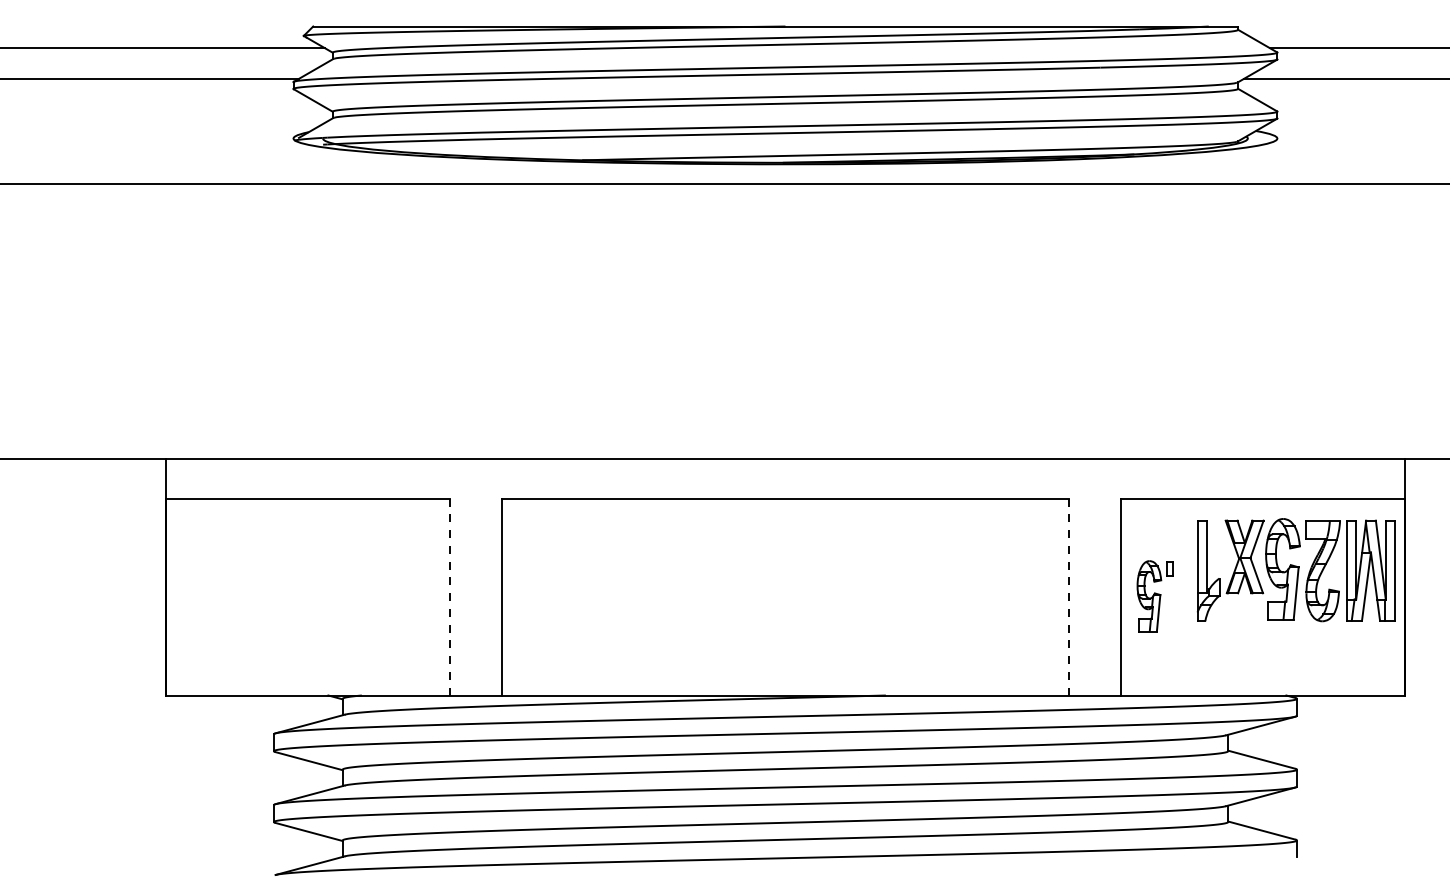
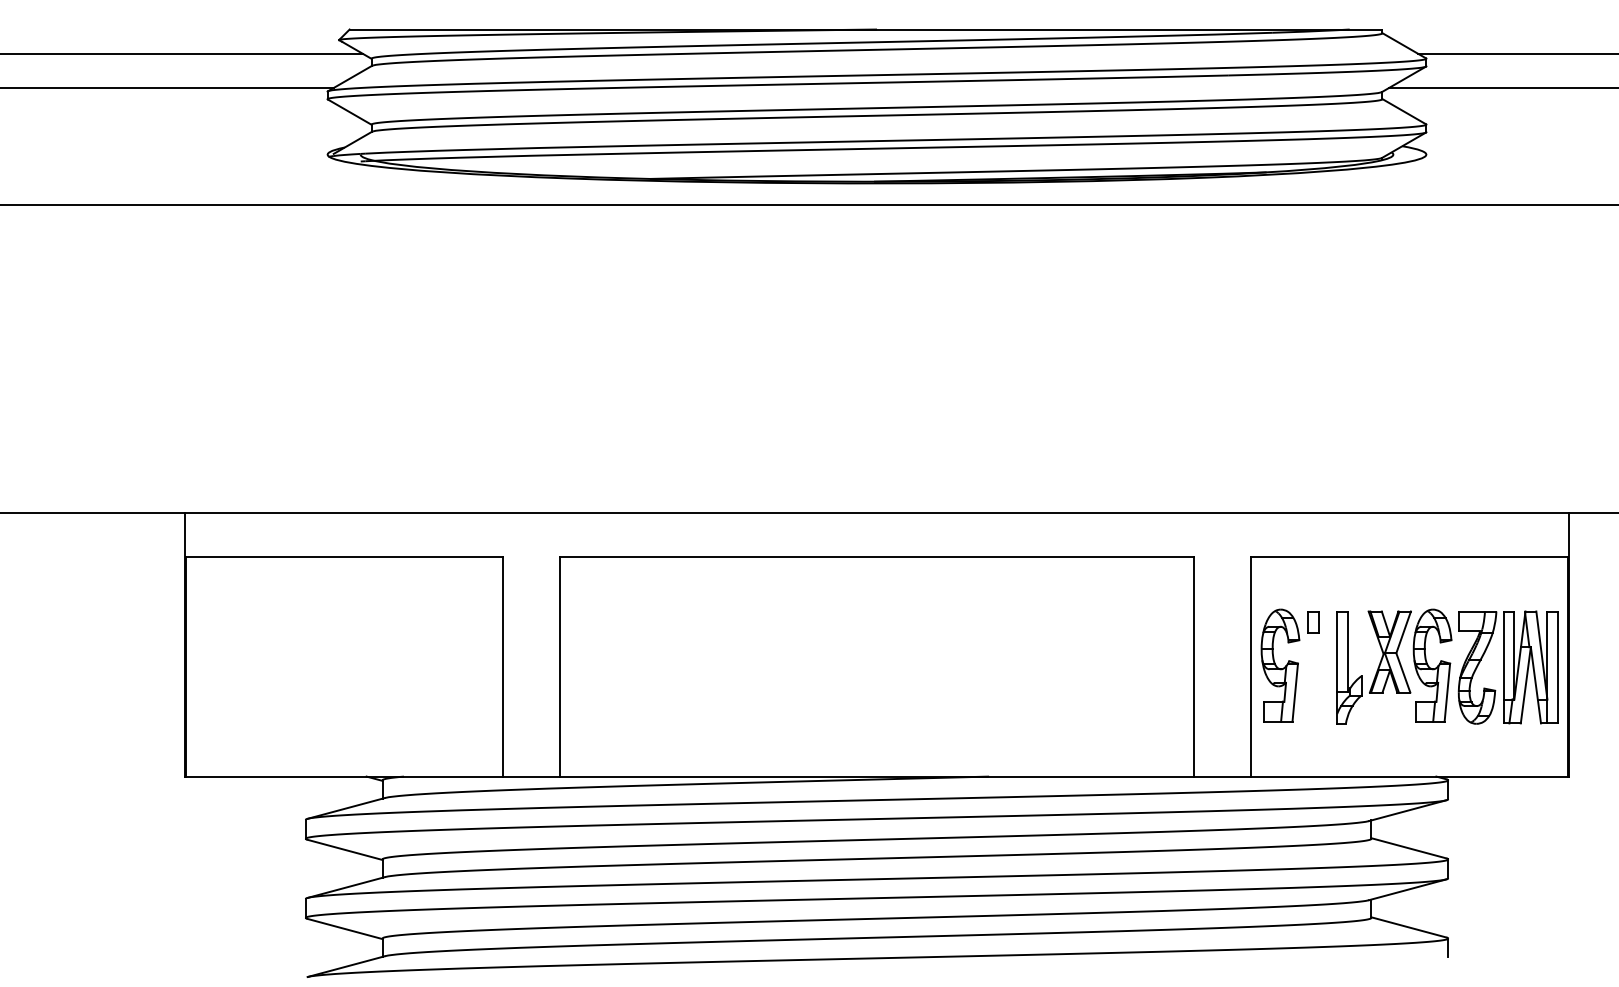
part: (1295, 570) -> (1446, 667), moved
part: (1155, 596) -> (1290, 666), size x1.43
line: (450, 597) -> (502, 667), dashed -> solid
line: (1069, 597) -> (1194, 667), dashed -> solid

